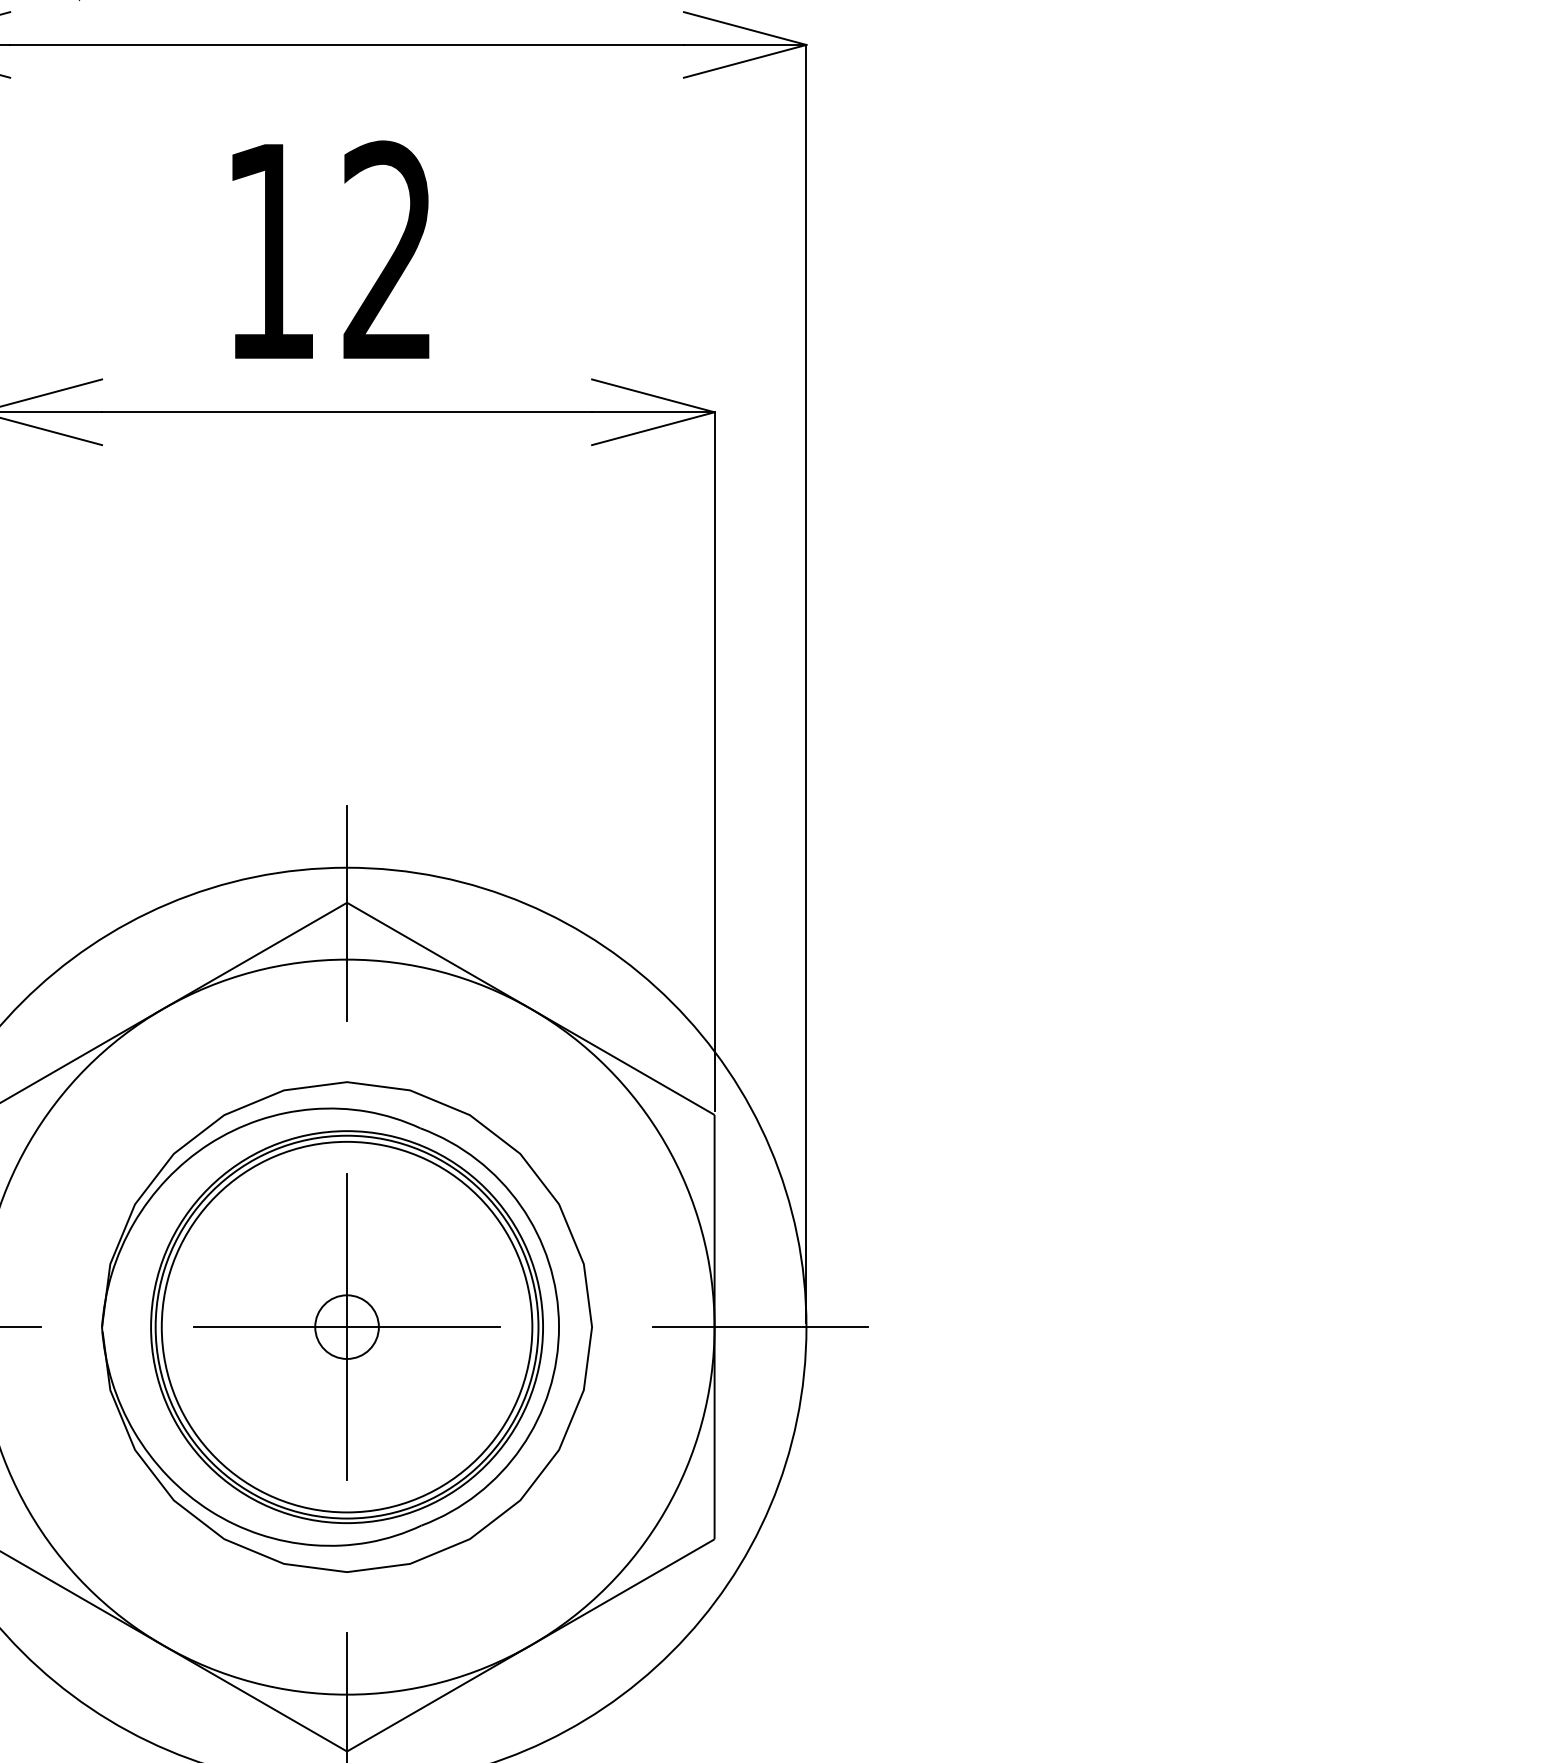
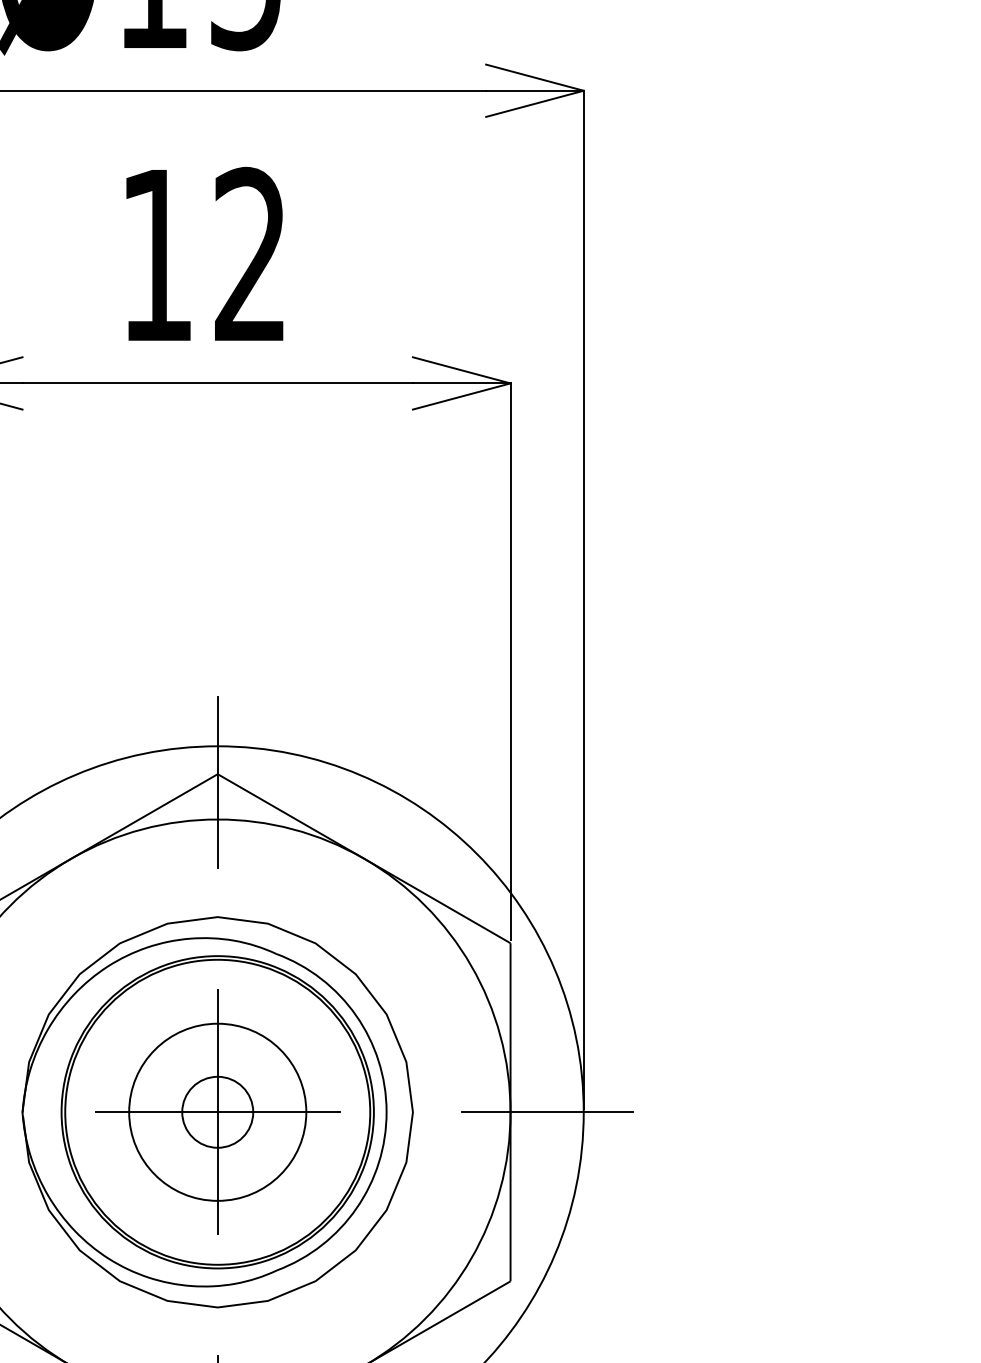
circle: (346, 1326) -> (217, 1111), size x0.6
circle: (346, 1326) -> (217, 1111), size x1.4

